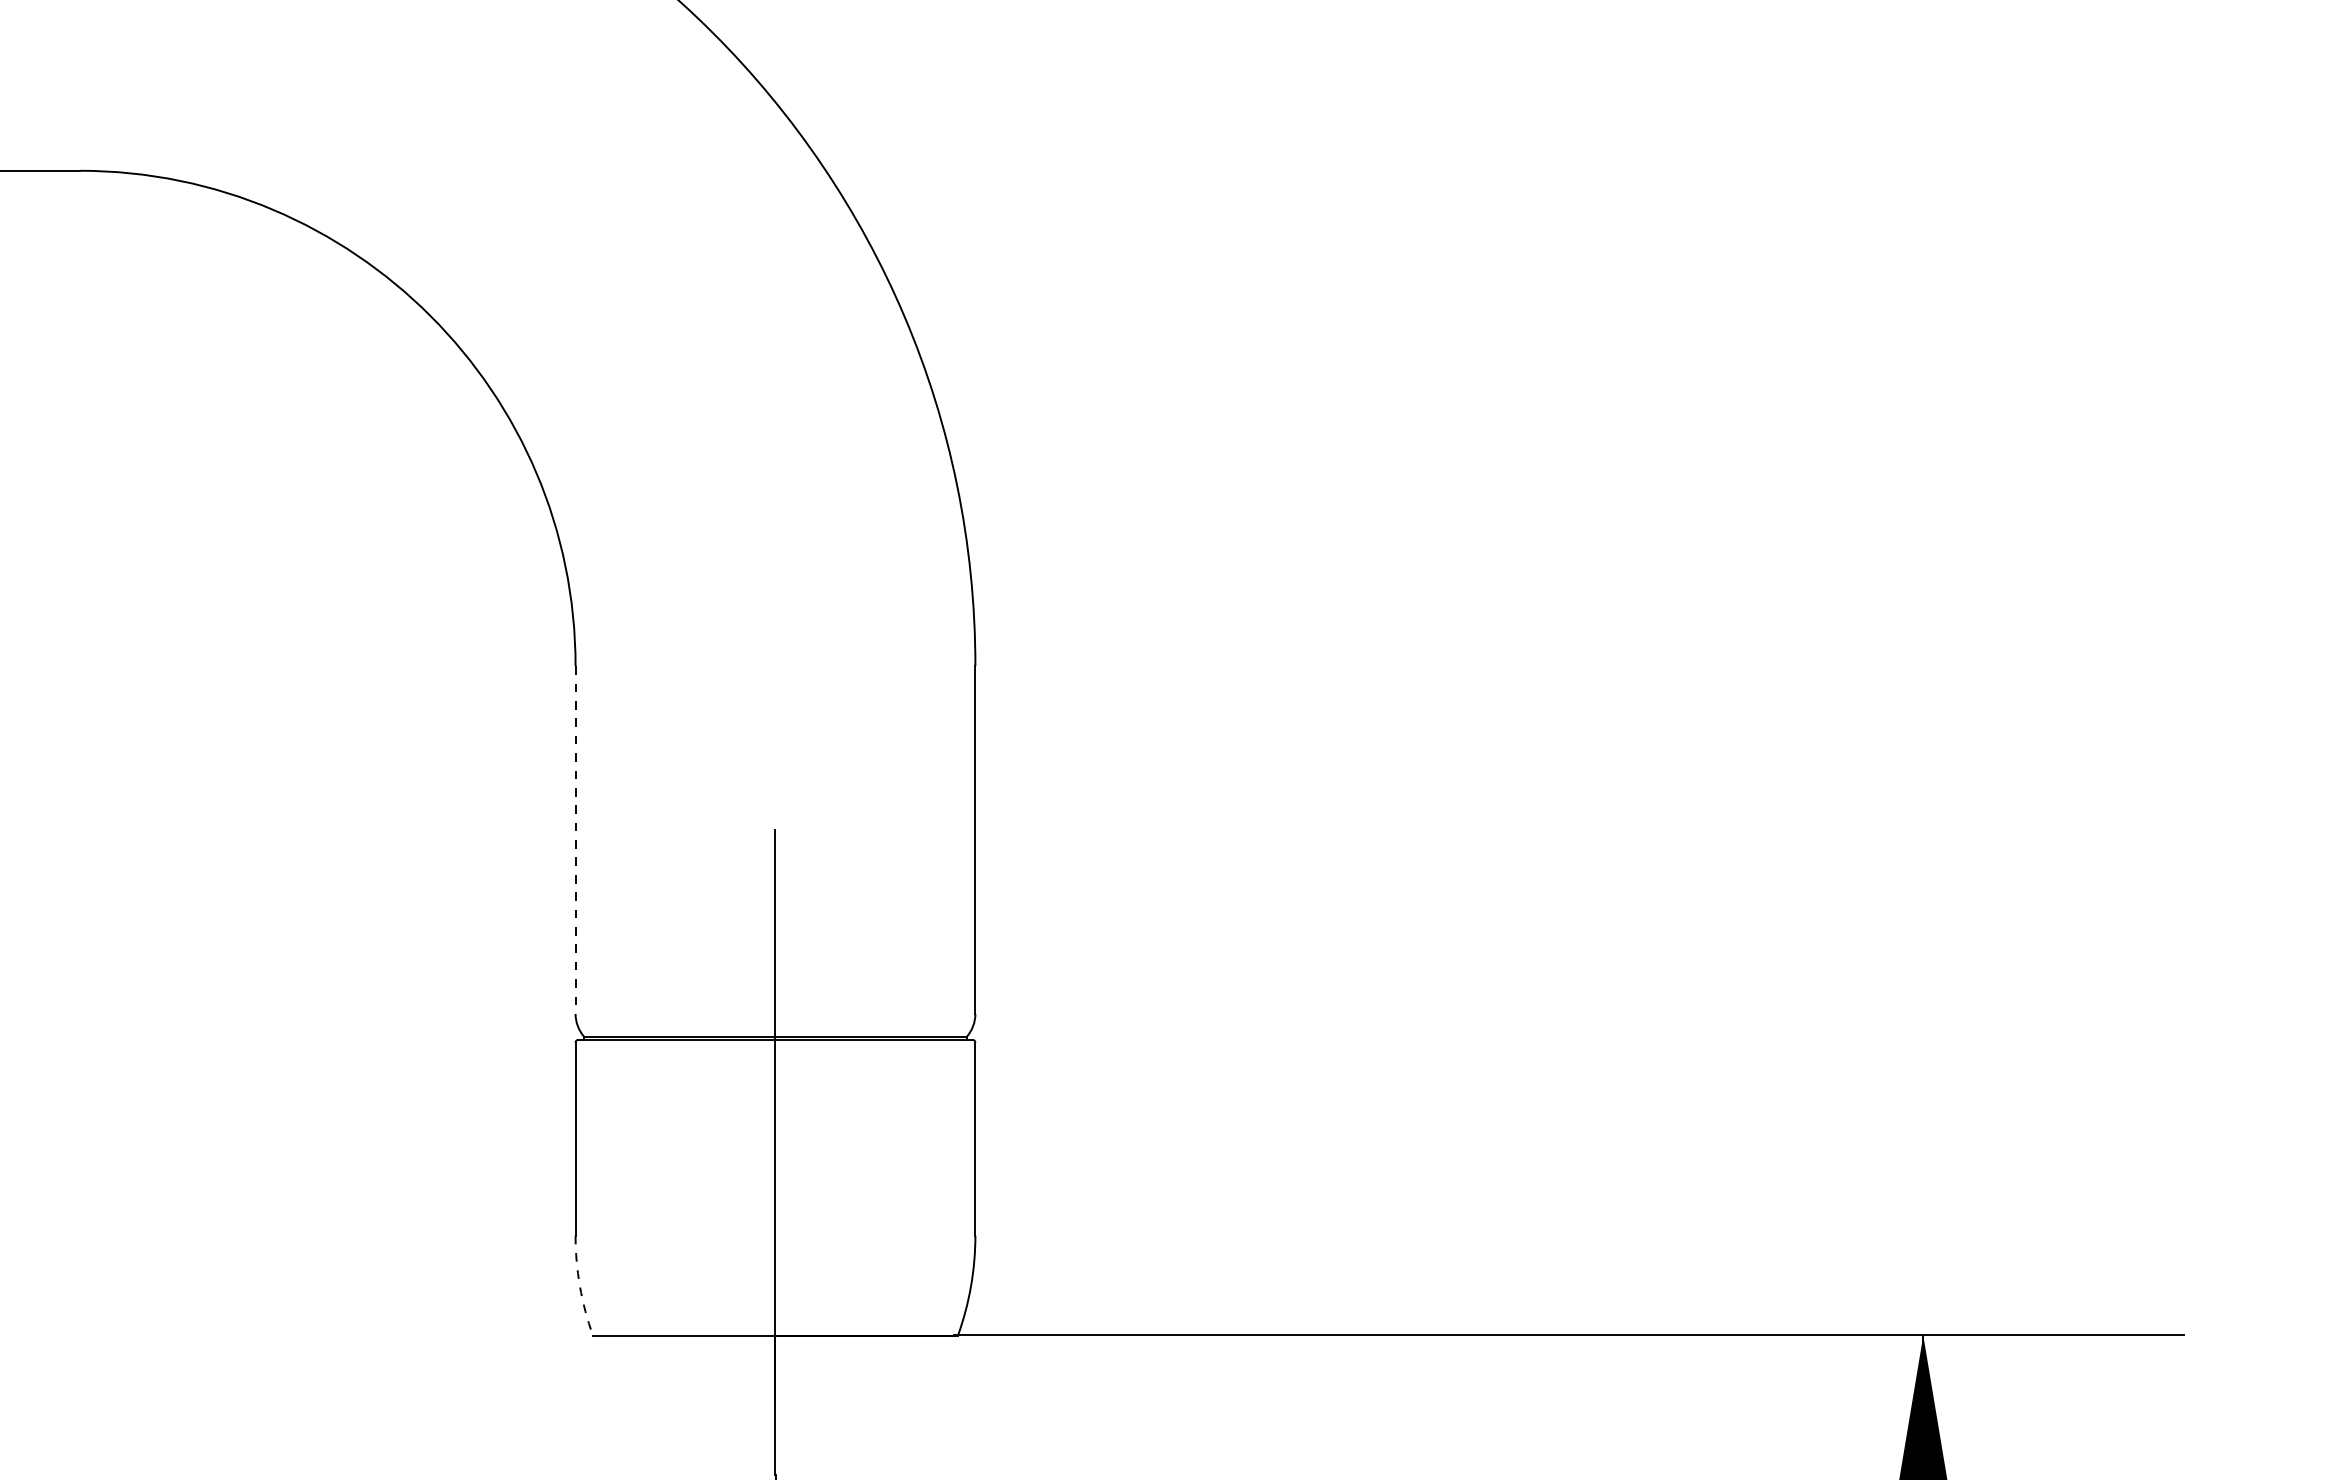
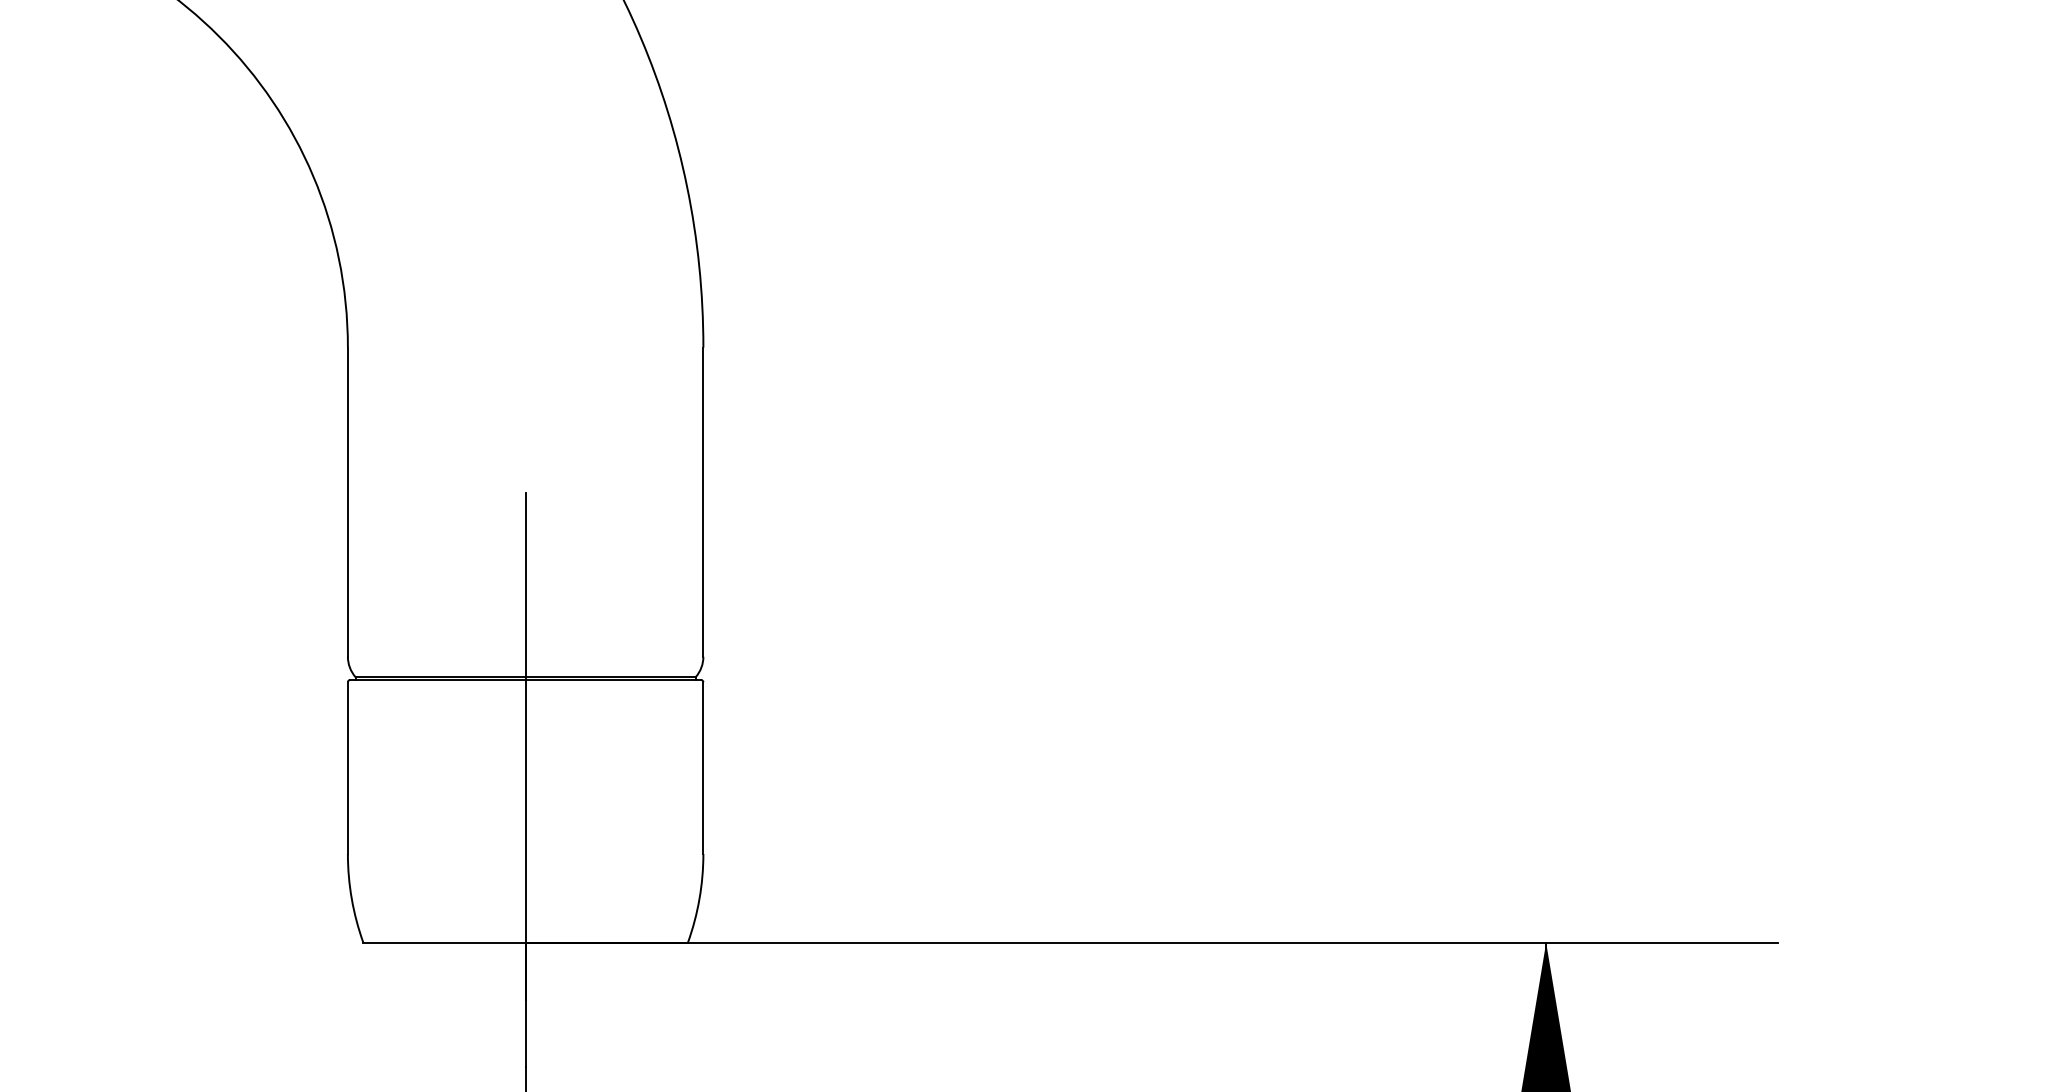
line: (575, 840) -> (347, 502), dashed -> solid
arc: (579, 1286) -> (351, 899), dashed -> solid

